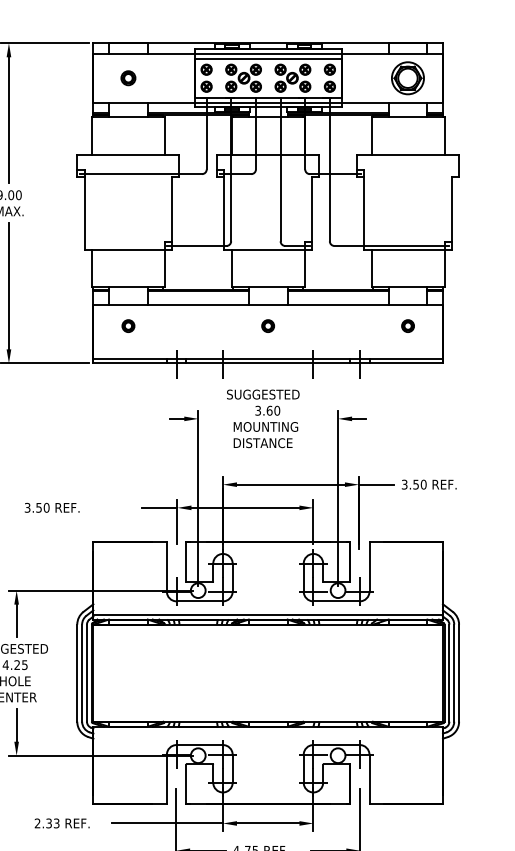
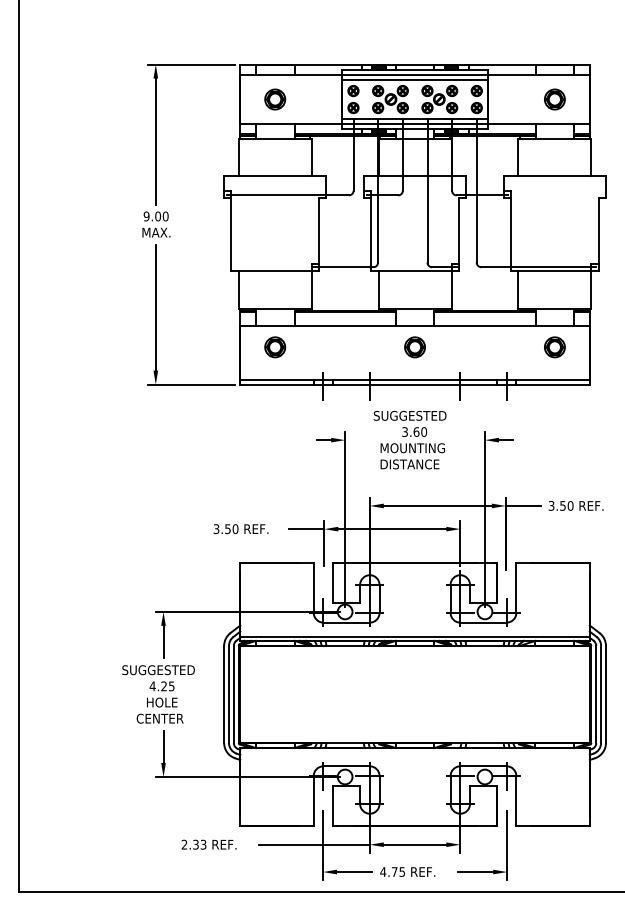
part: (128, 78) -> (275, 99), size x1.43
part: (407, 78) -> (554, 99), size x0.62
part: (128, 326) -> (275, 347), size x1.67
part: (267, 326) -> (414, 347), size x1.67
part: (407, 326) -> (554, 347), size x1.67
text: (51, 508) -> (240, 529), moved

